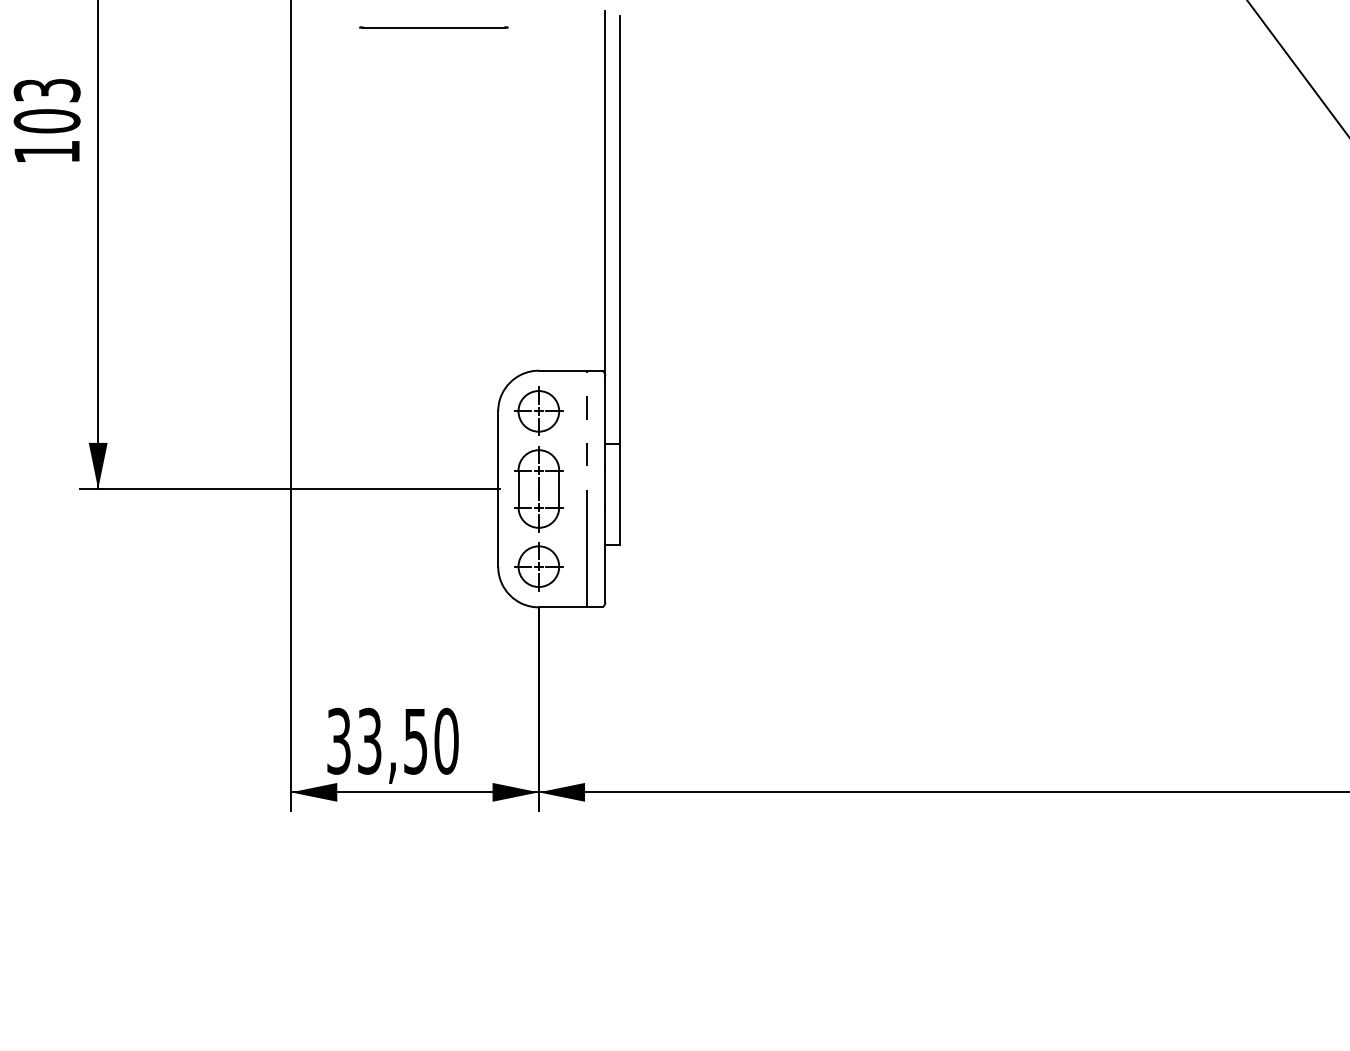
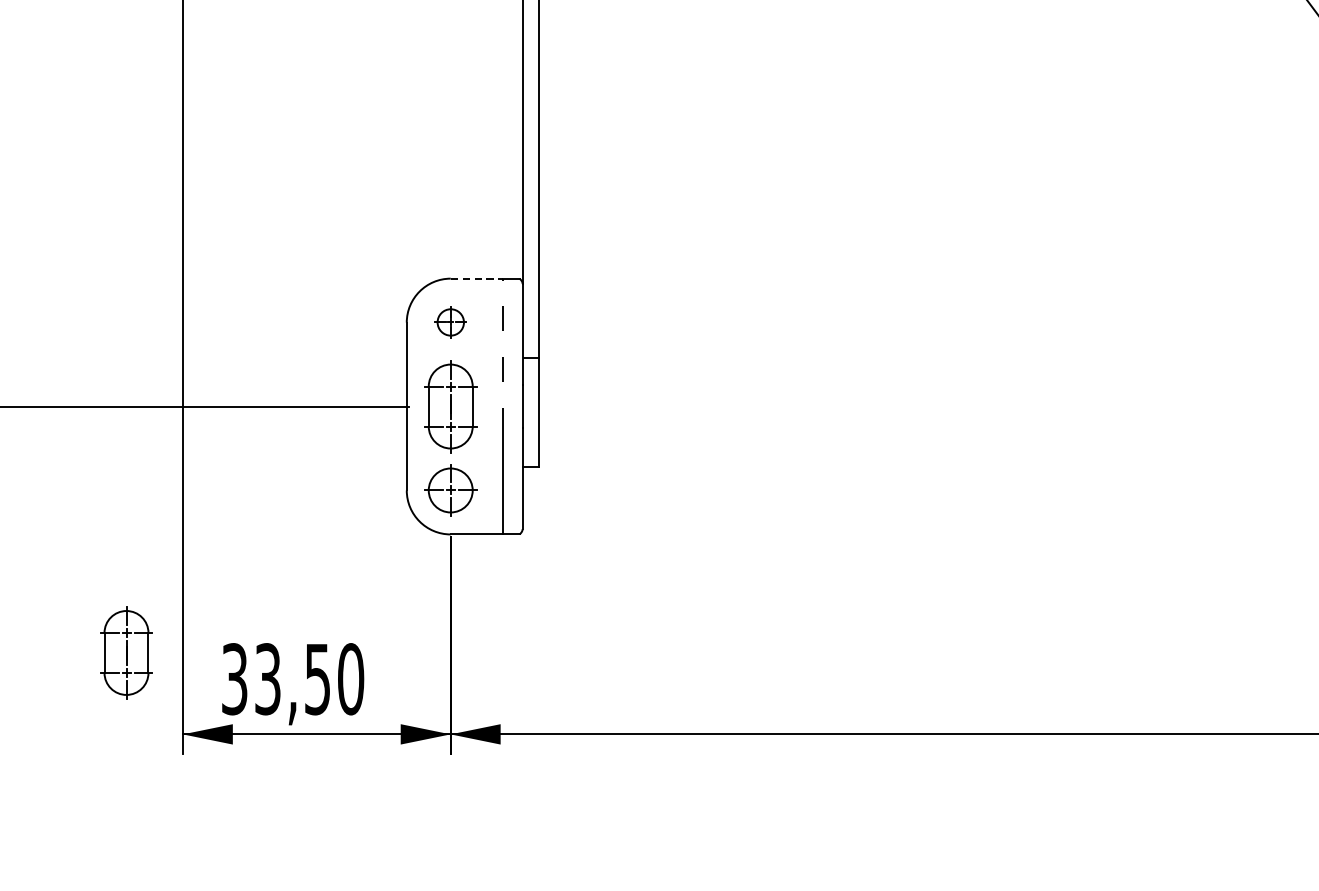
line: (563, 370) -> (477, 278), solid -> dashed
part: (538, 410) -> (450, 321), size x0.6
part: (238, 717) -> (126, 653), added

